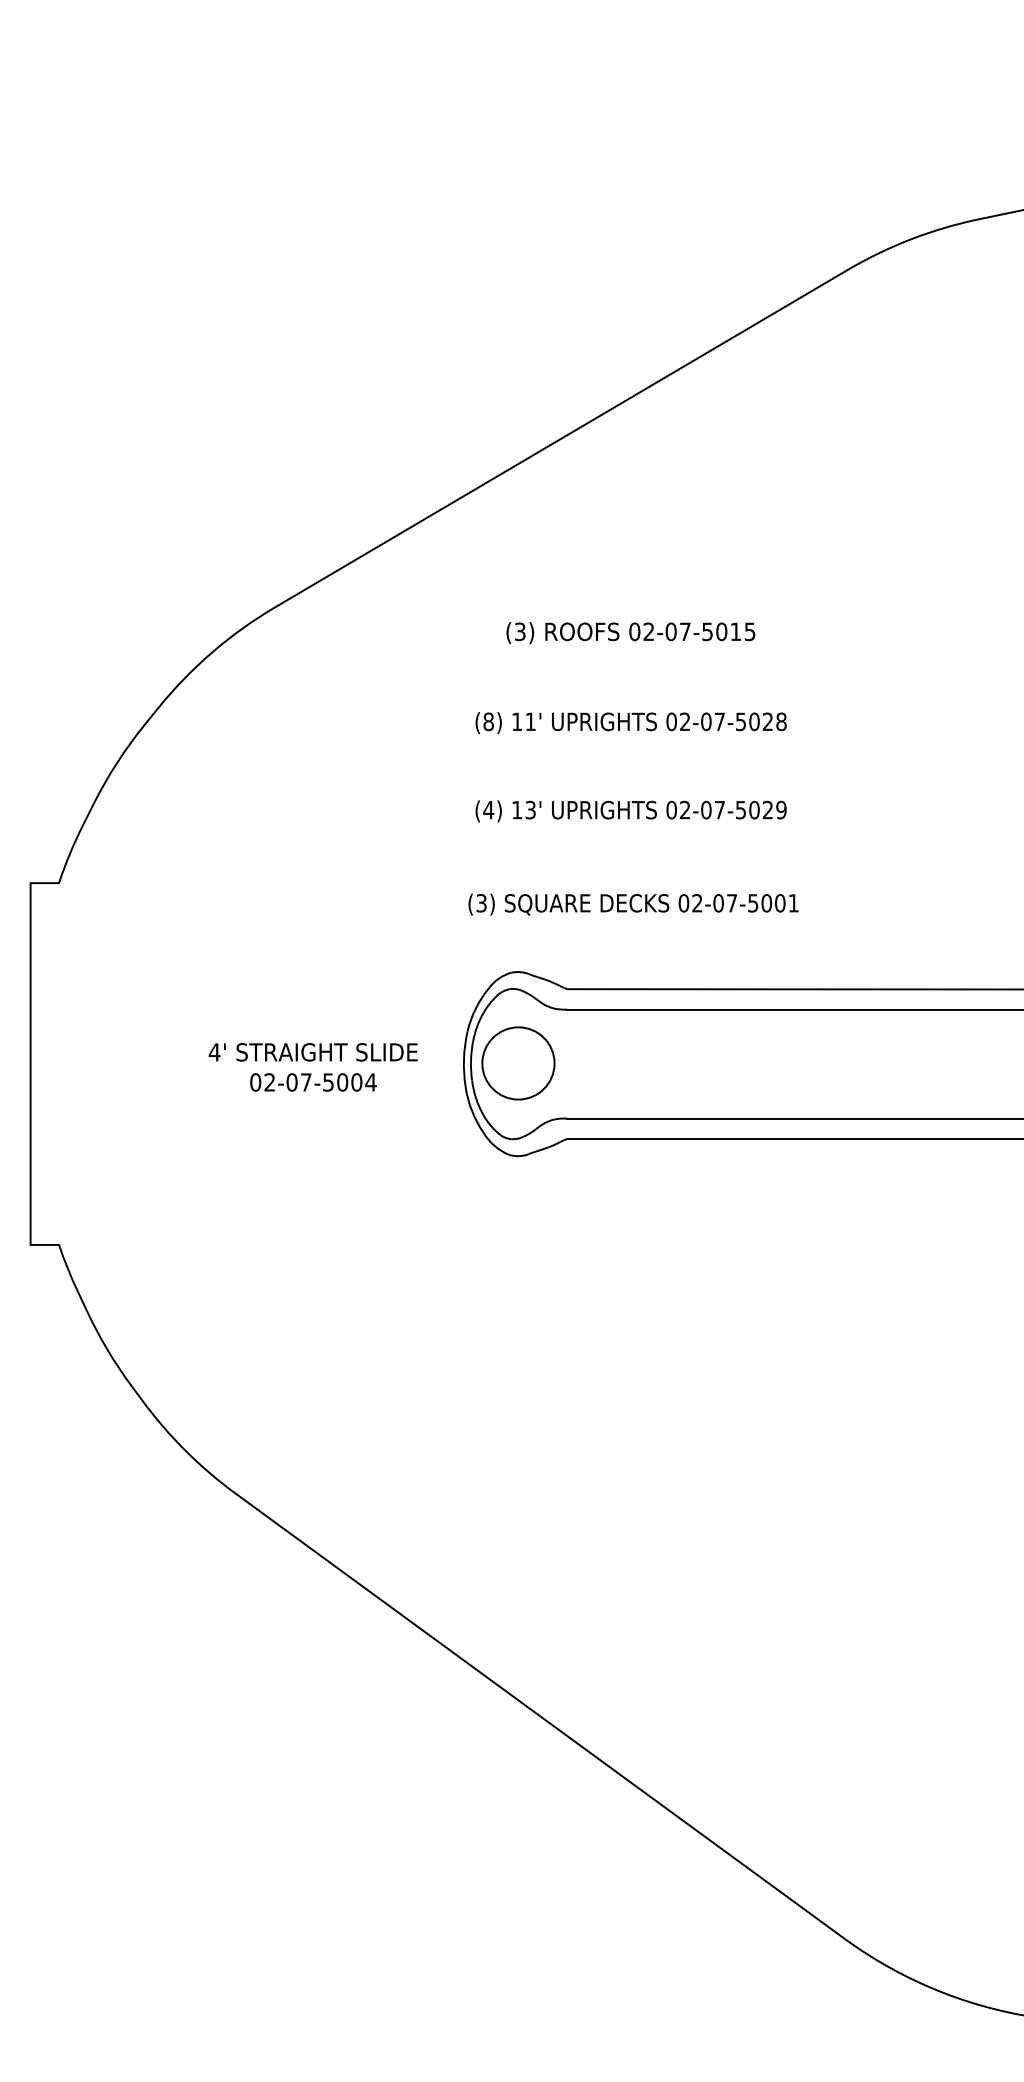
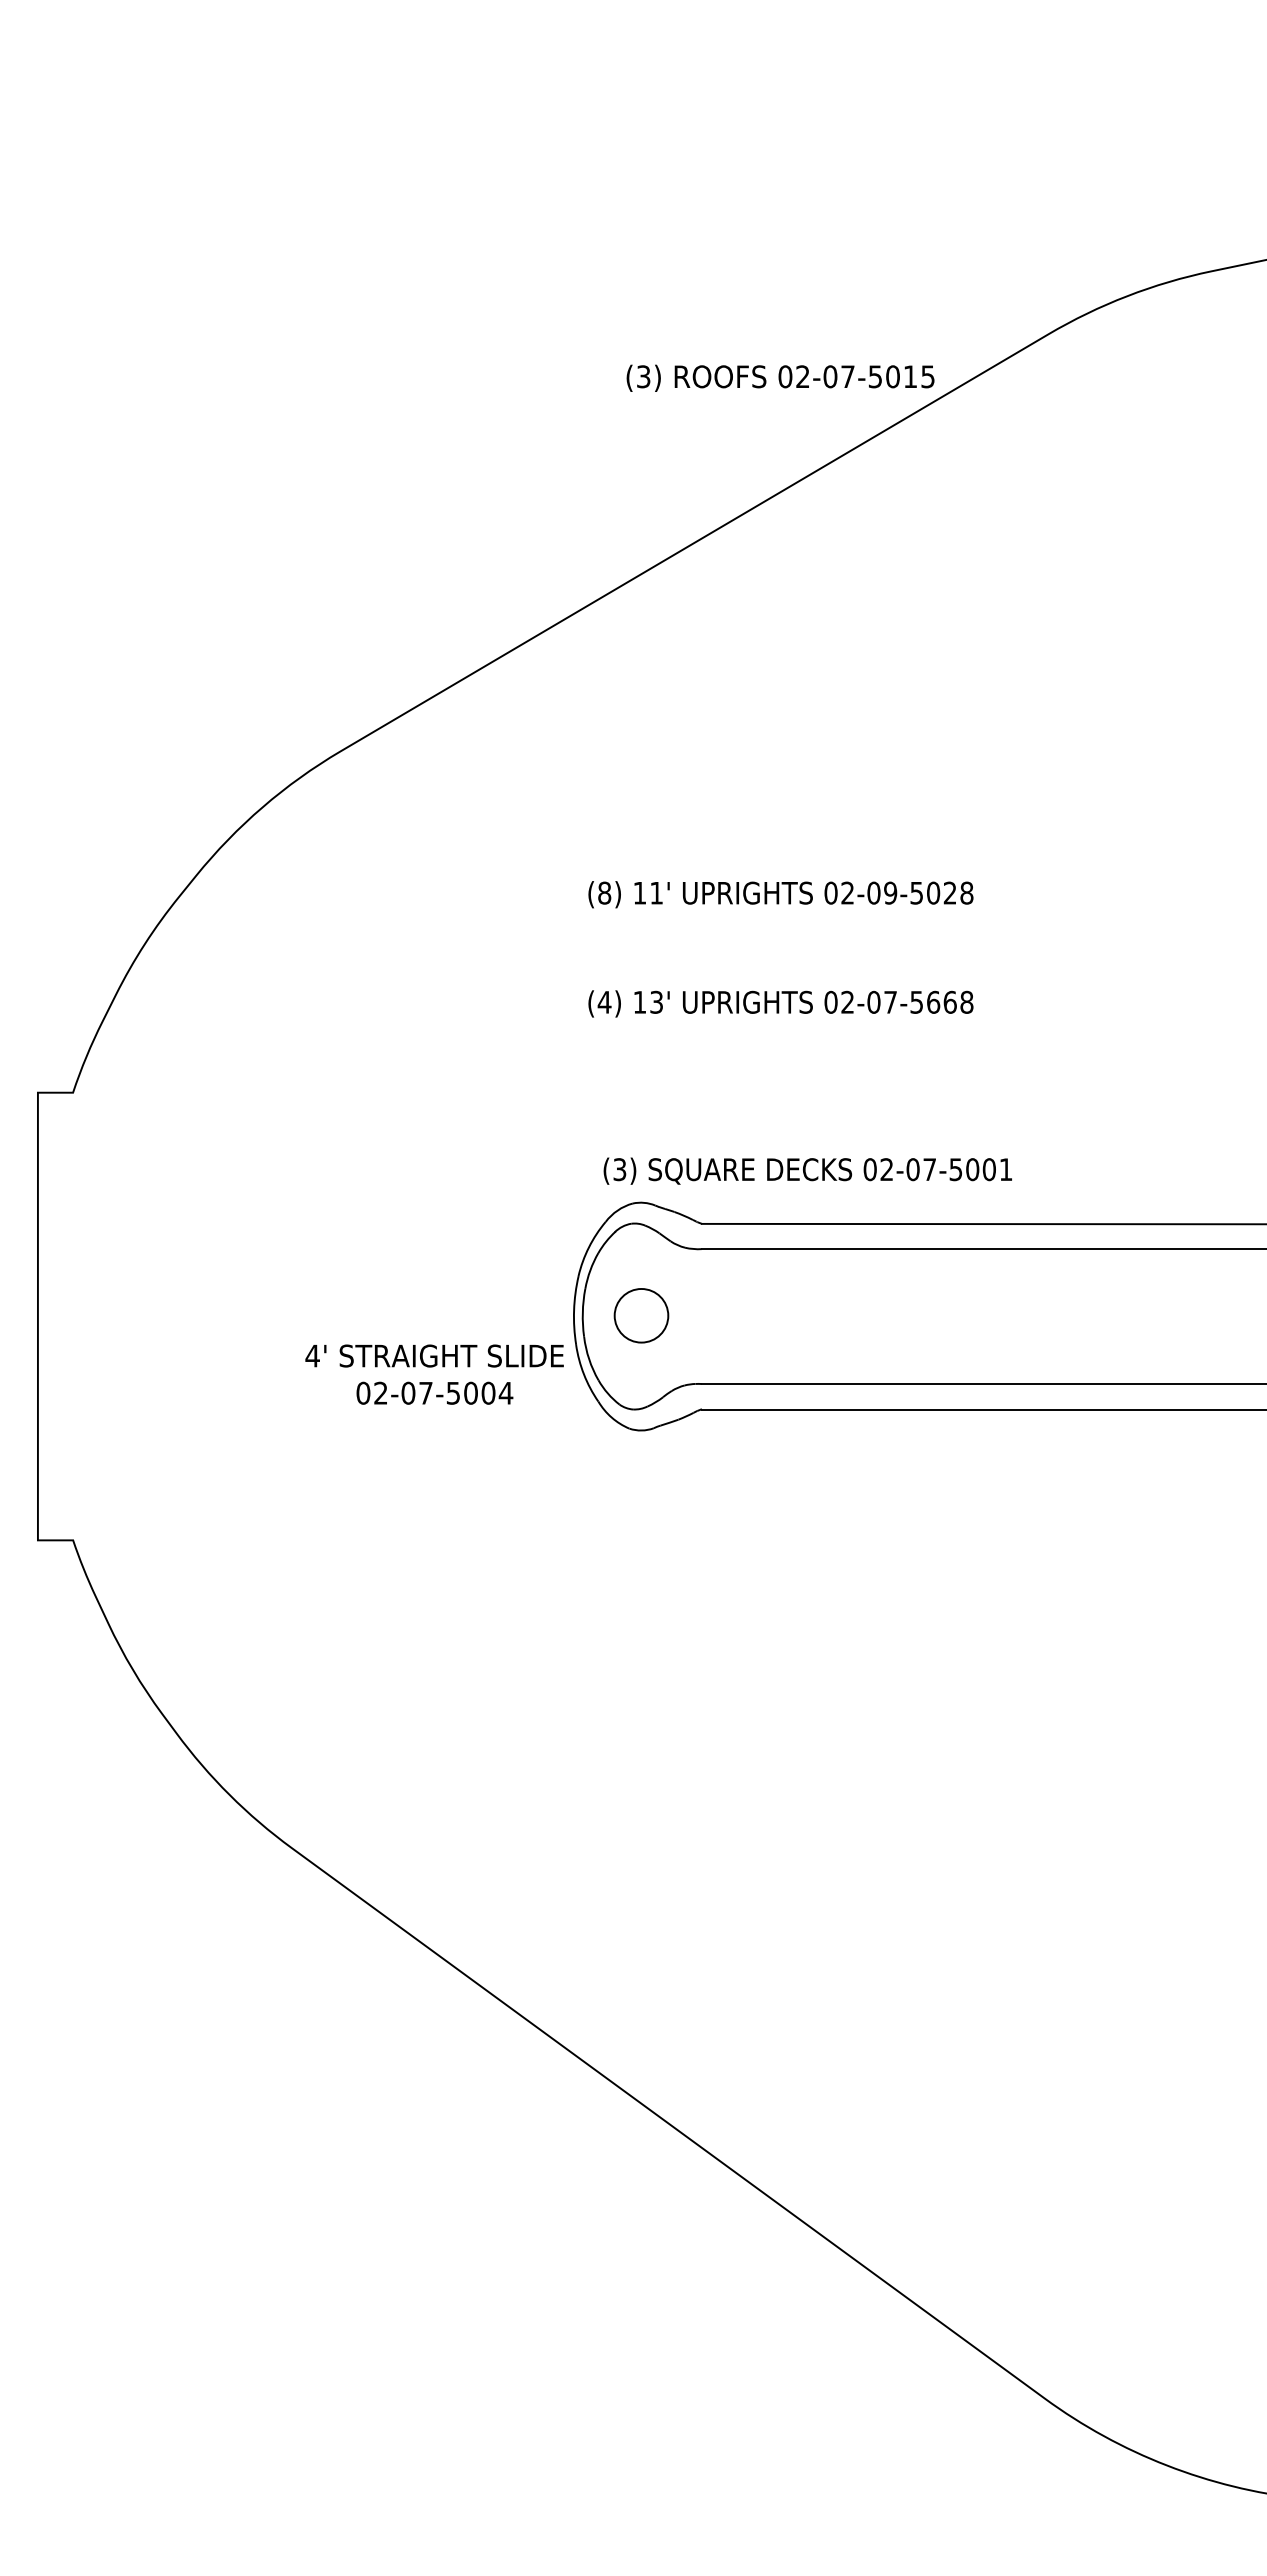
text: (630, 632) -> (780, 377), moved
text: (719, 721) -> (890, 892), 02-07-5028 -> 02-09-5028
text: (768, 809) -> (950, 1001), 02-07-5029 -> 02-07-5668
text: (633, 903) -> (807, 1170), moved
circle: (518, 1063) -> (641, 1315), size x0.6
text: (313, 1067) -> (434, 1374), moved

